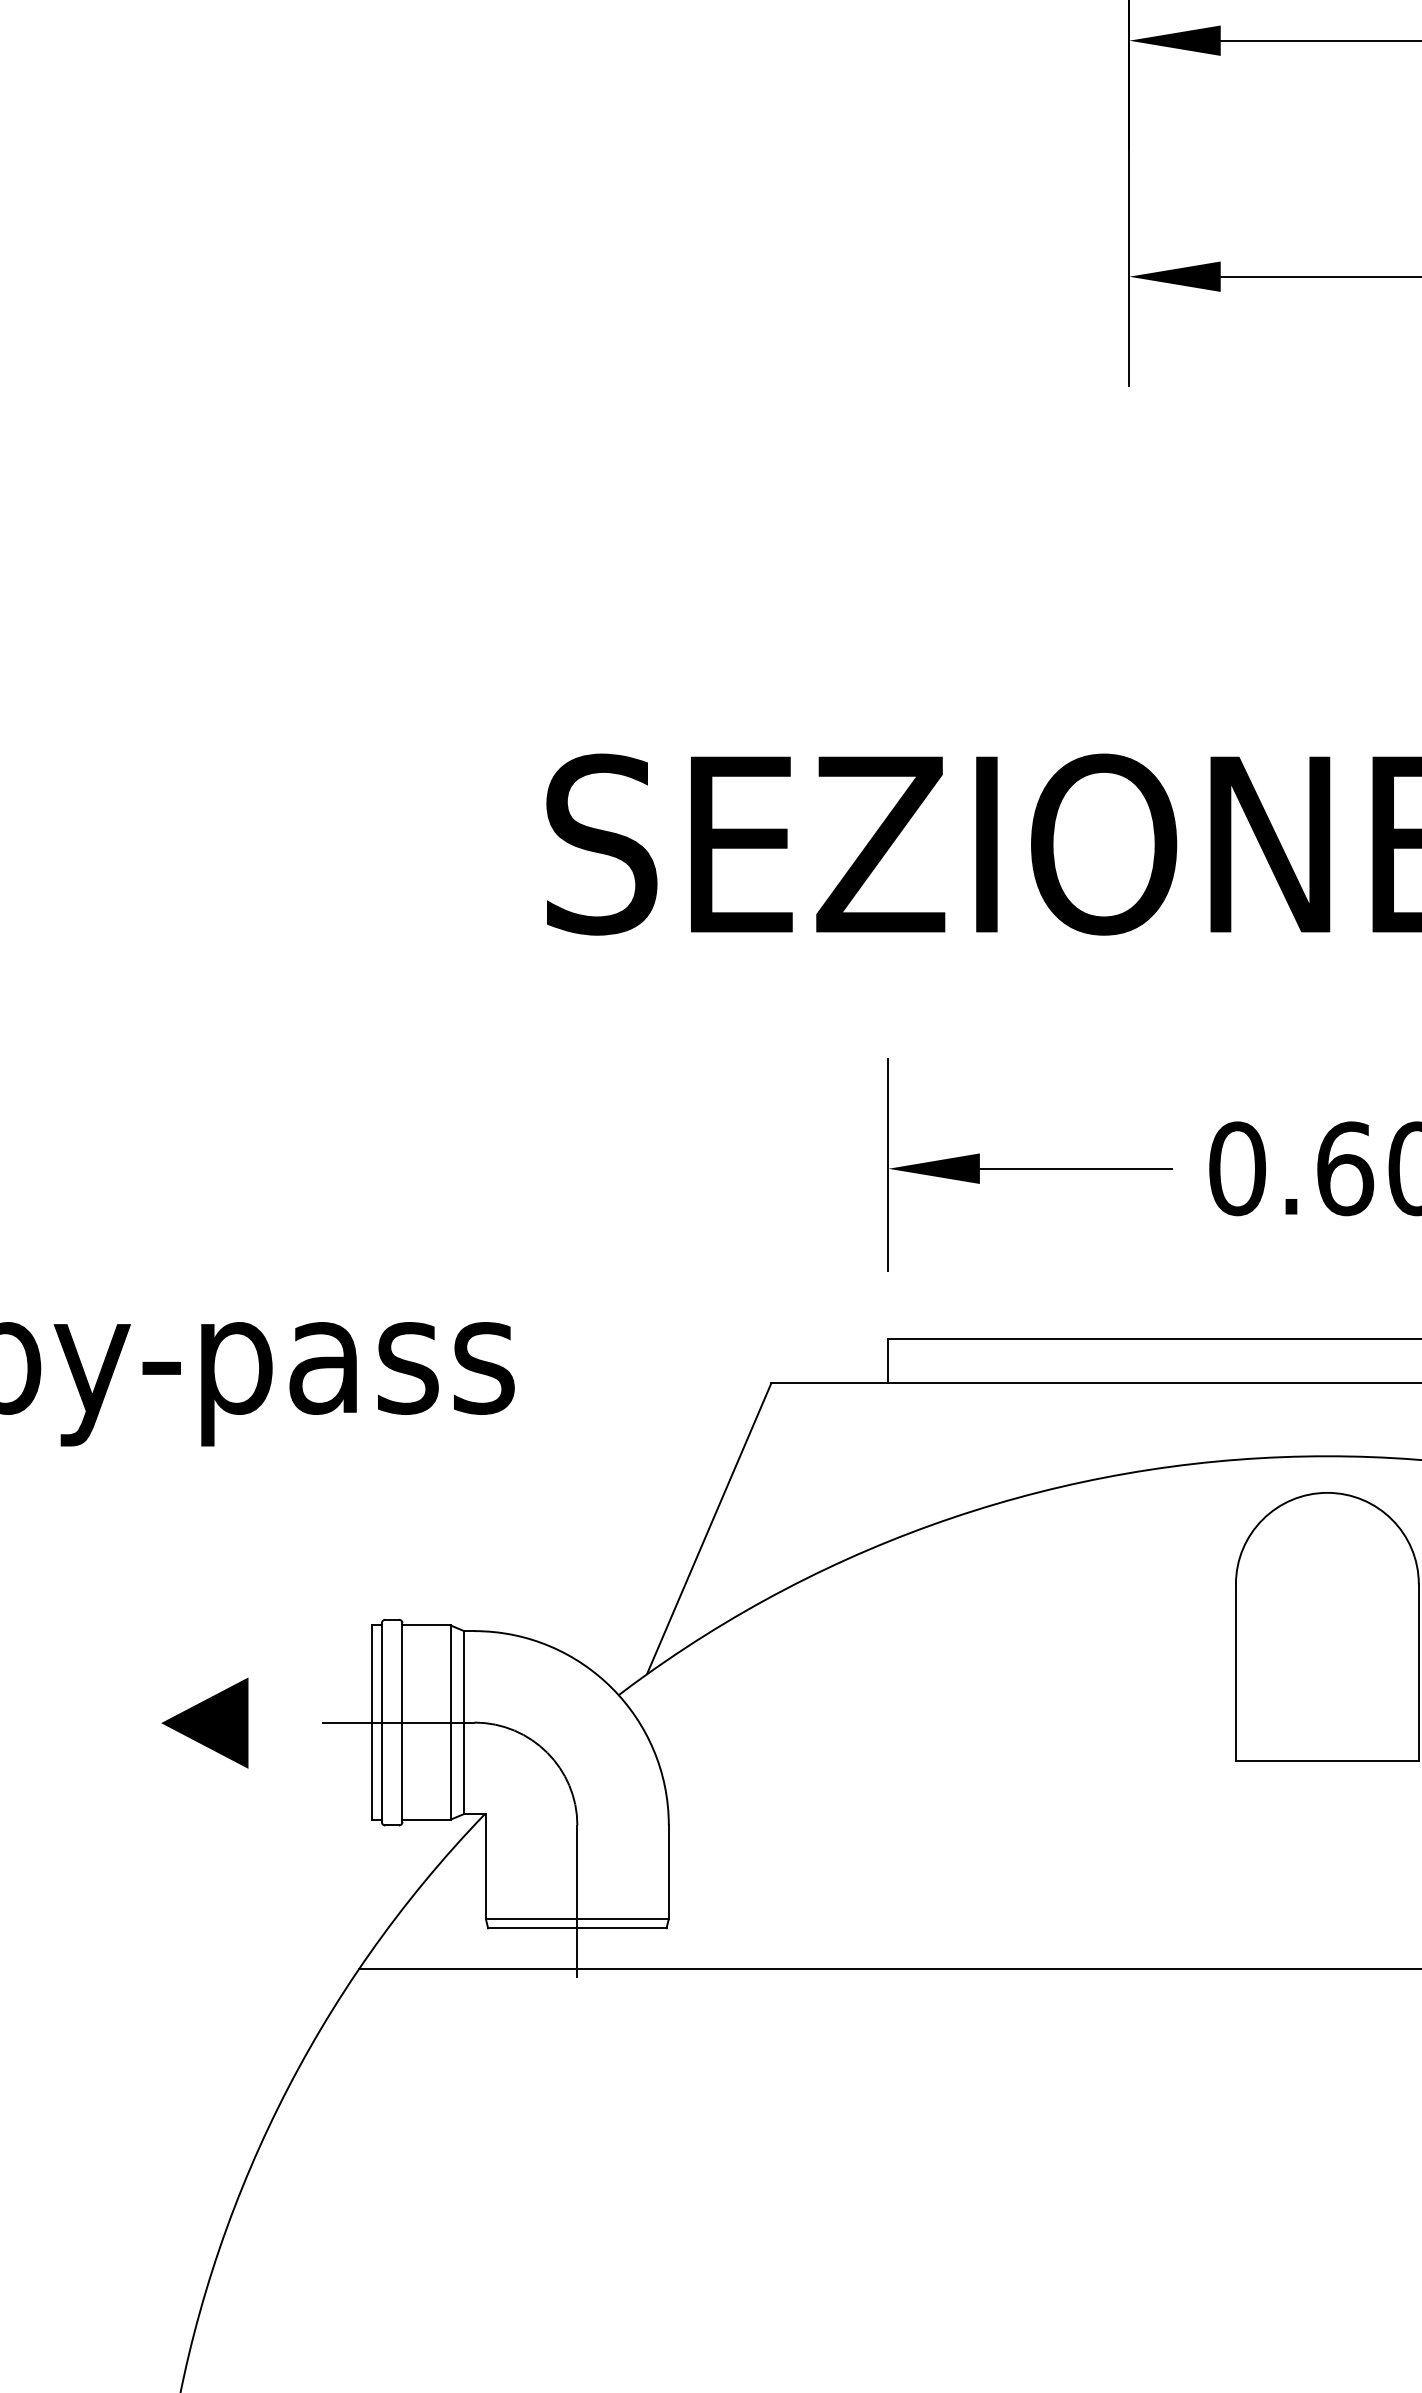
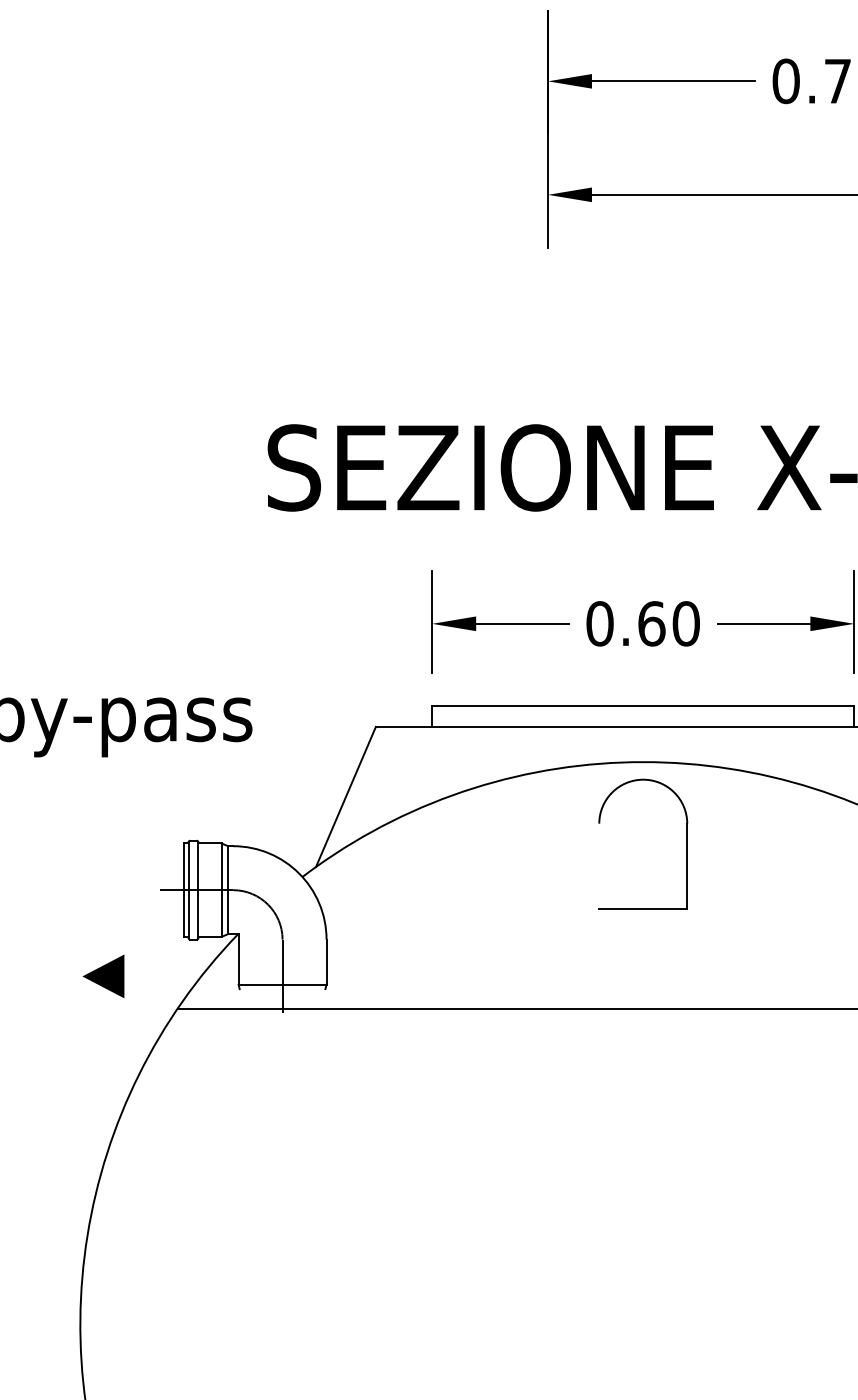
line: (1236, 1671) -> (599, 865), removed
line: (204, 1723) -> (103, 976), moved
line: (577, 1929) -> (282, 989), removed

